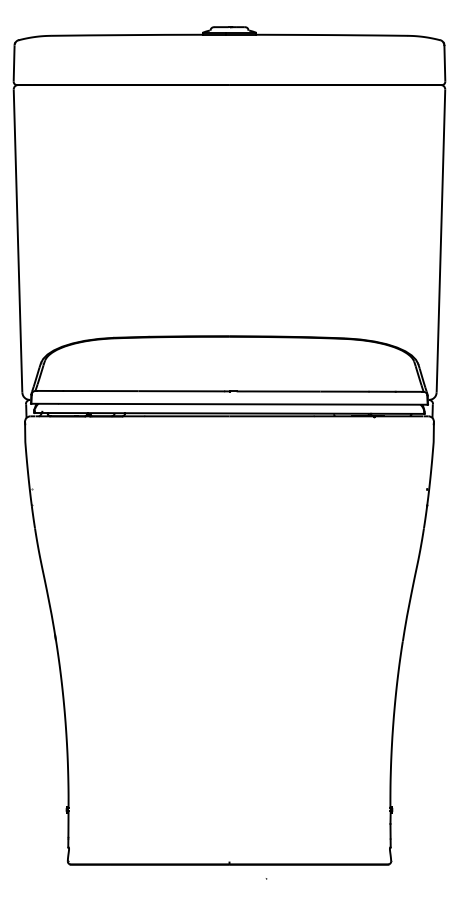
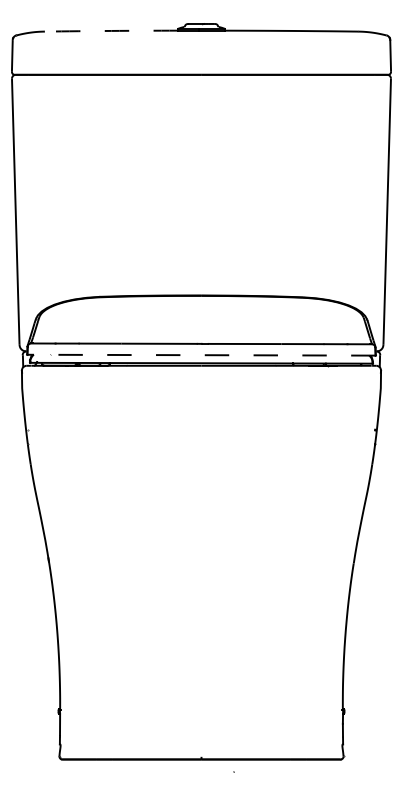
arc: (126, 35) -> (111, 31), solid -> dashed
line: (229, 404) -> (201, 355), solid -> dashed

